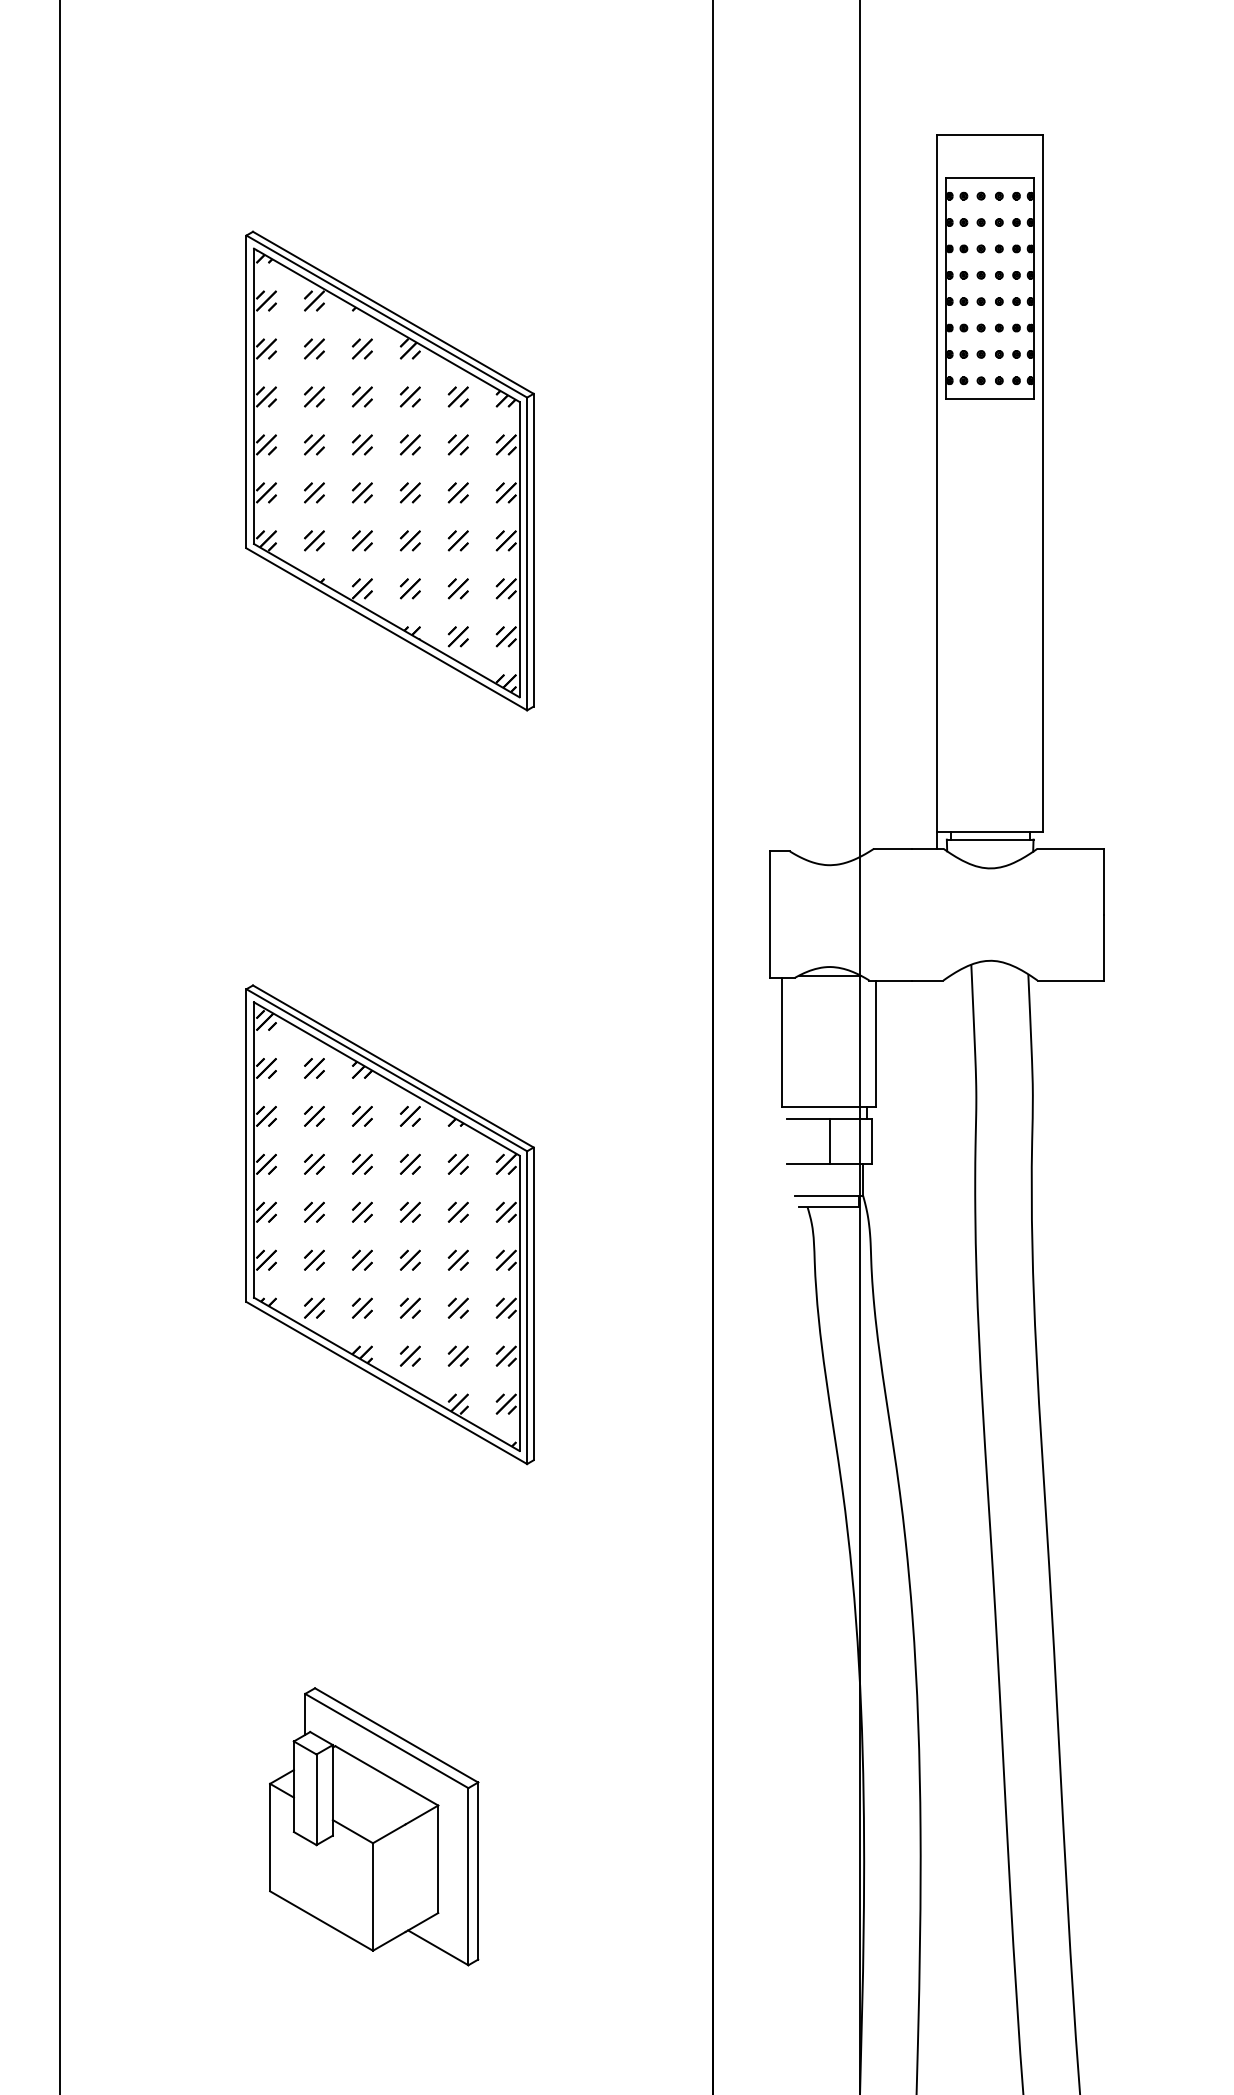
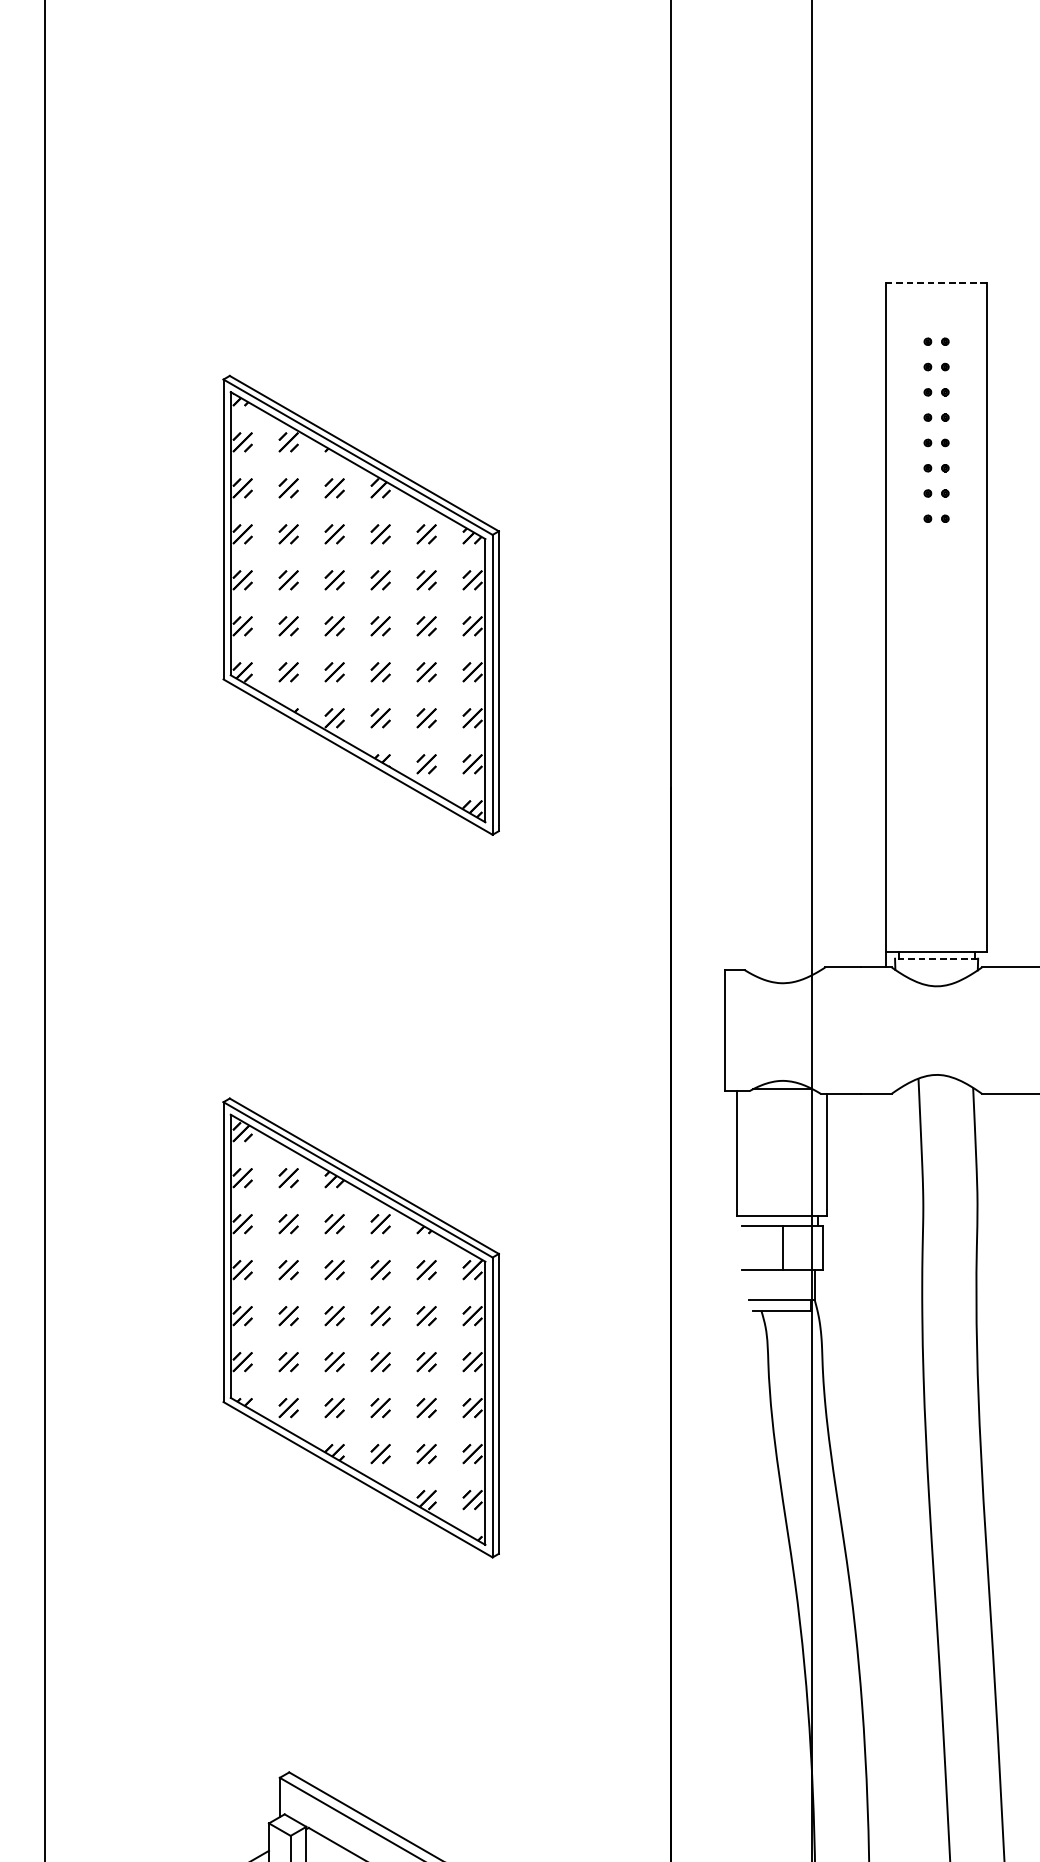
line: (990, 134) -> (936, 282), solid -> dashed
part: (989, 288) -> (935, 430), removed
line: (989, 839) -> (935, 958), solid -> dashed

